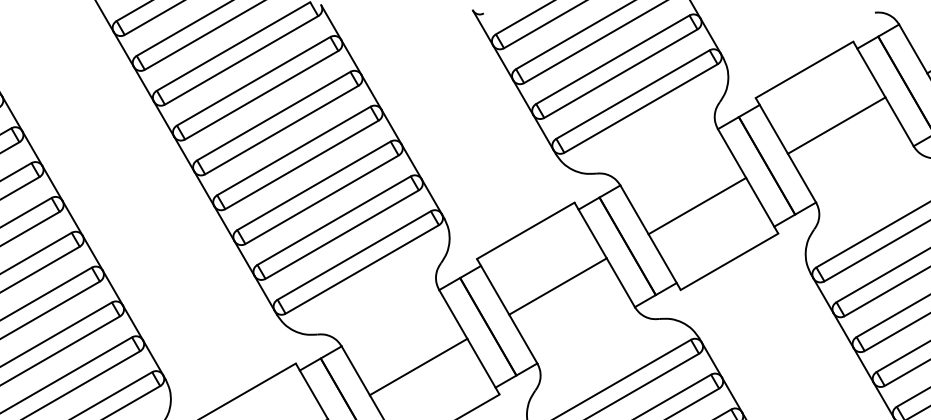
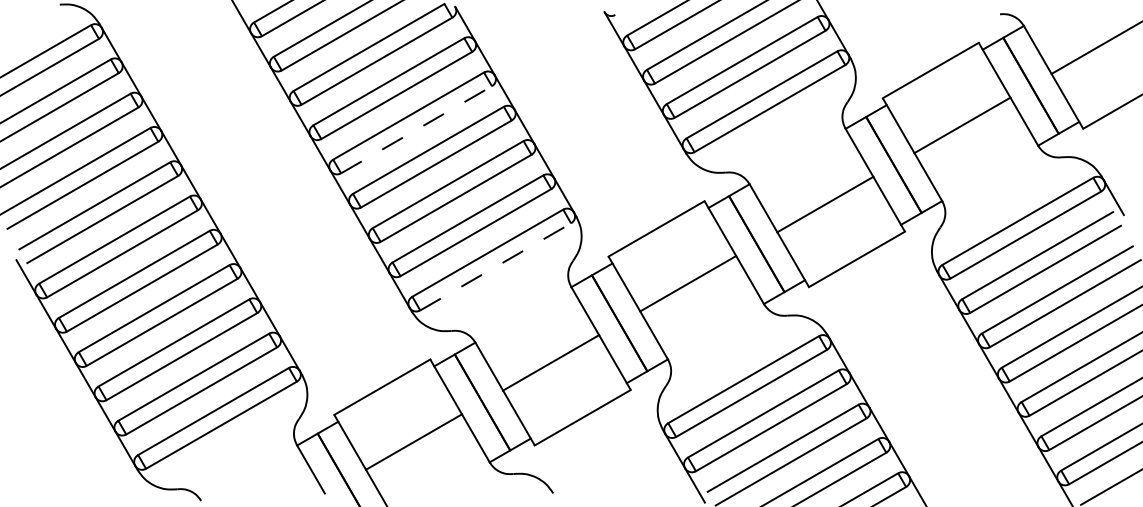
line: (281, 129) -> (416, 129), solid -> dashed
line: (363, 269) -> (496, 266), solid -> dashed

